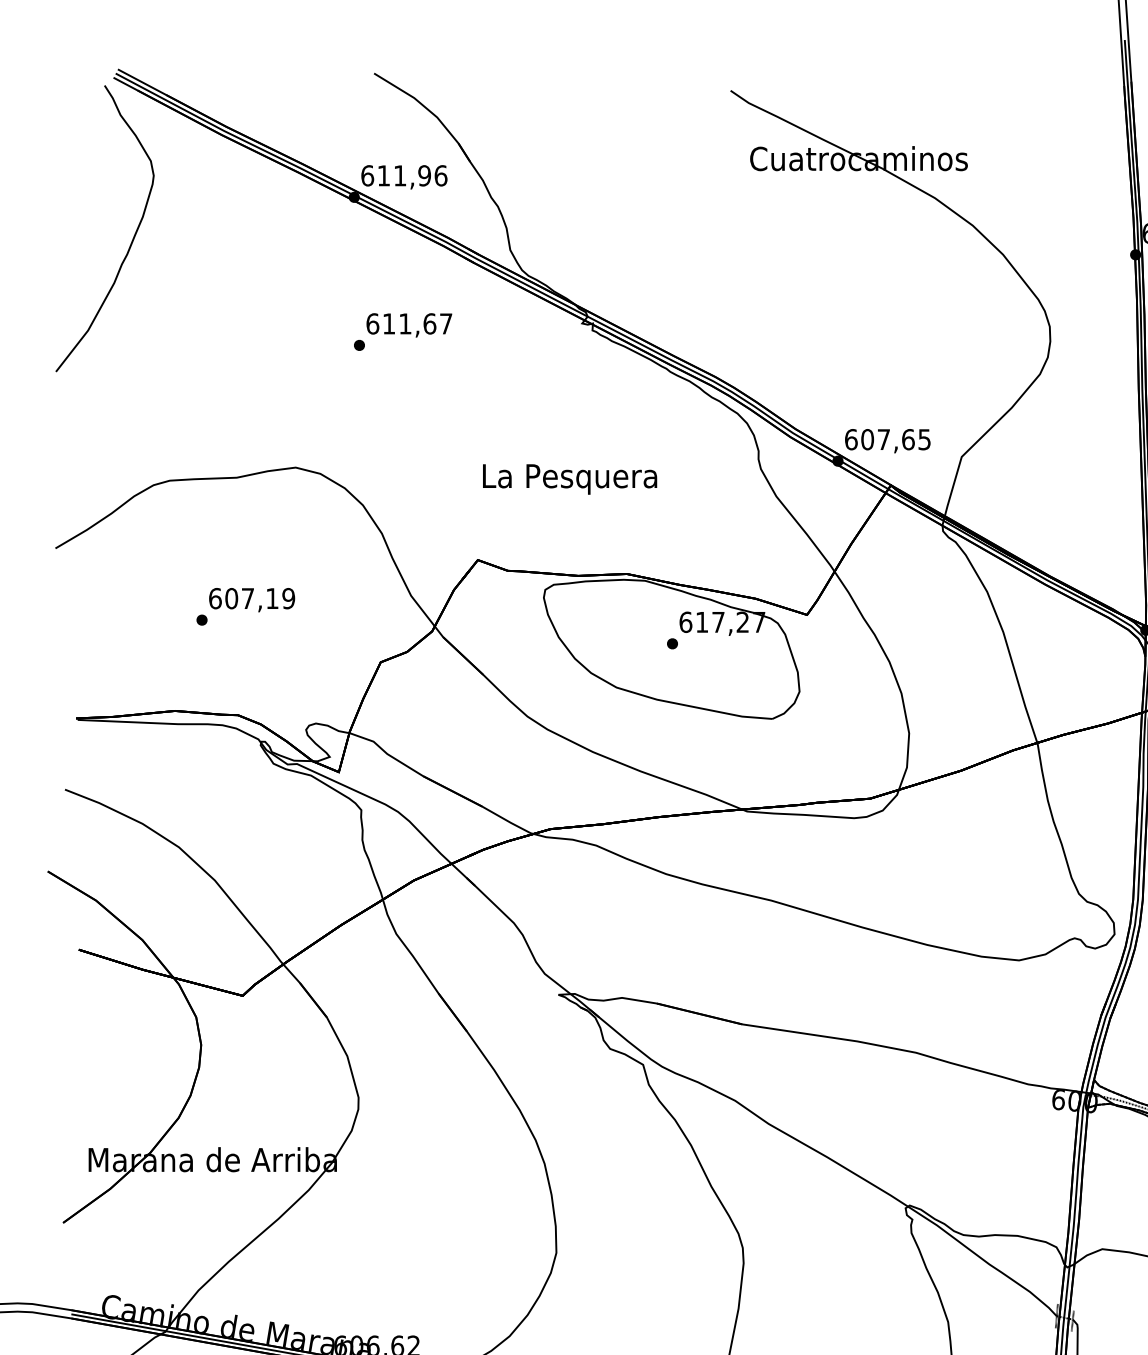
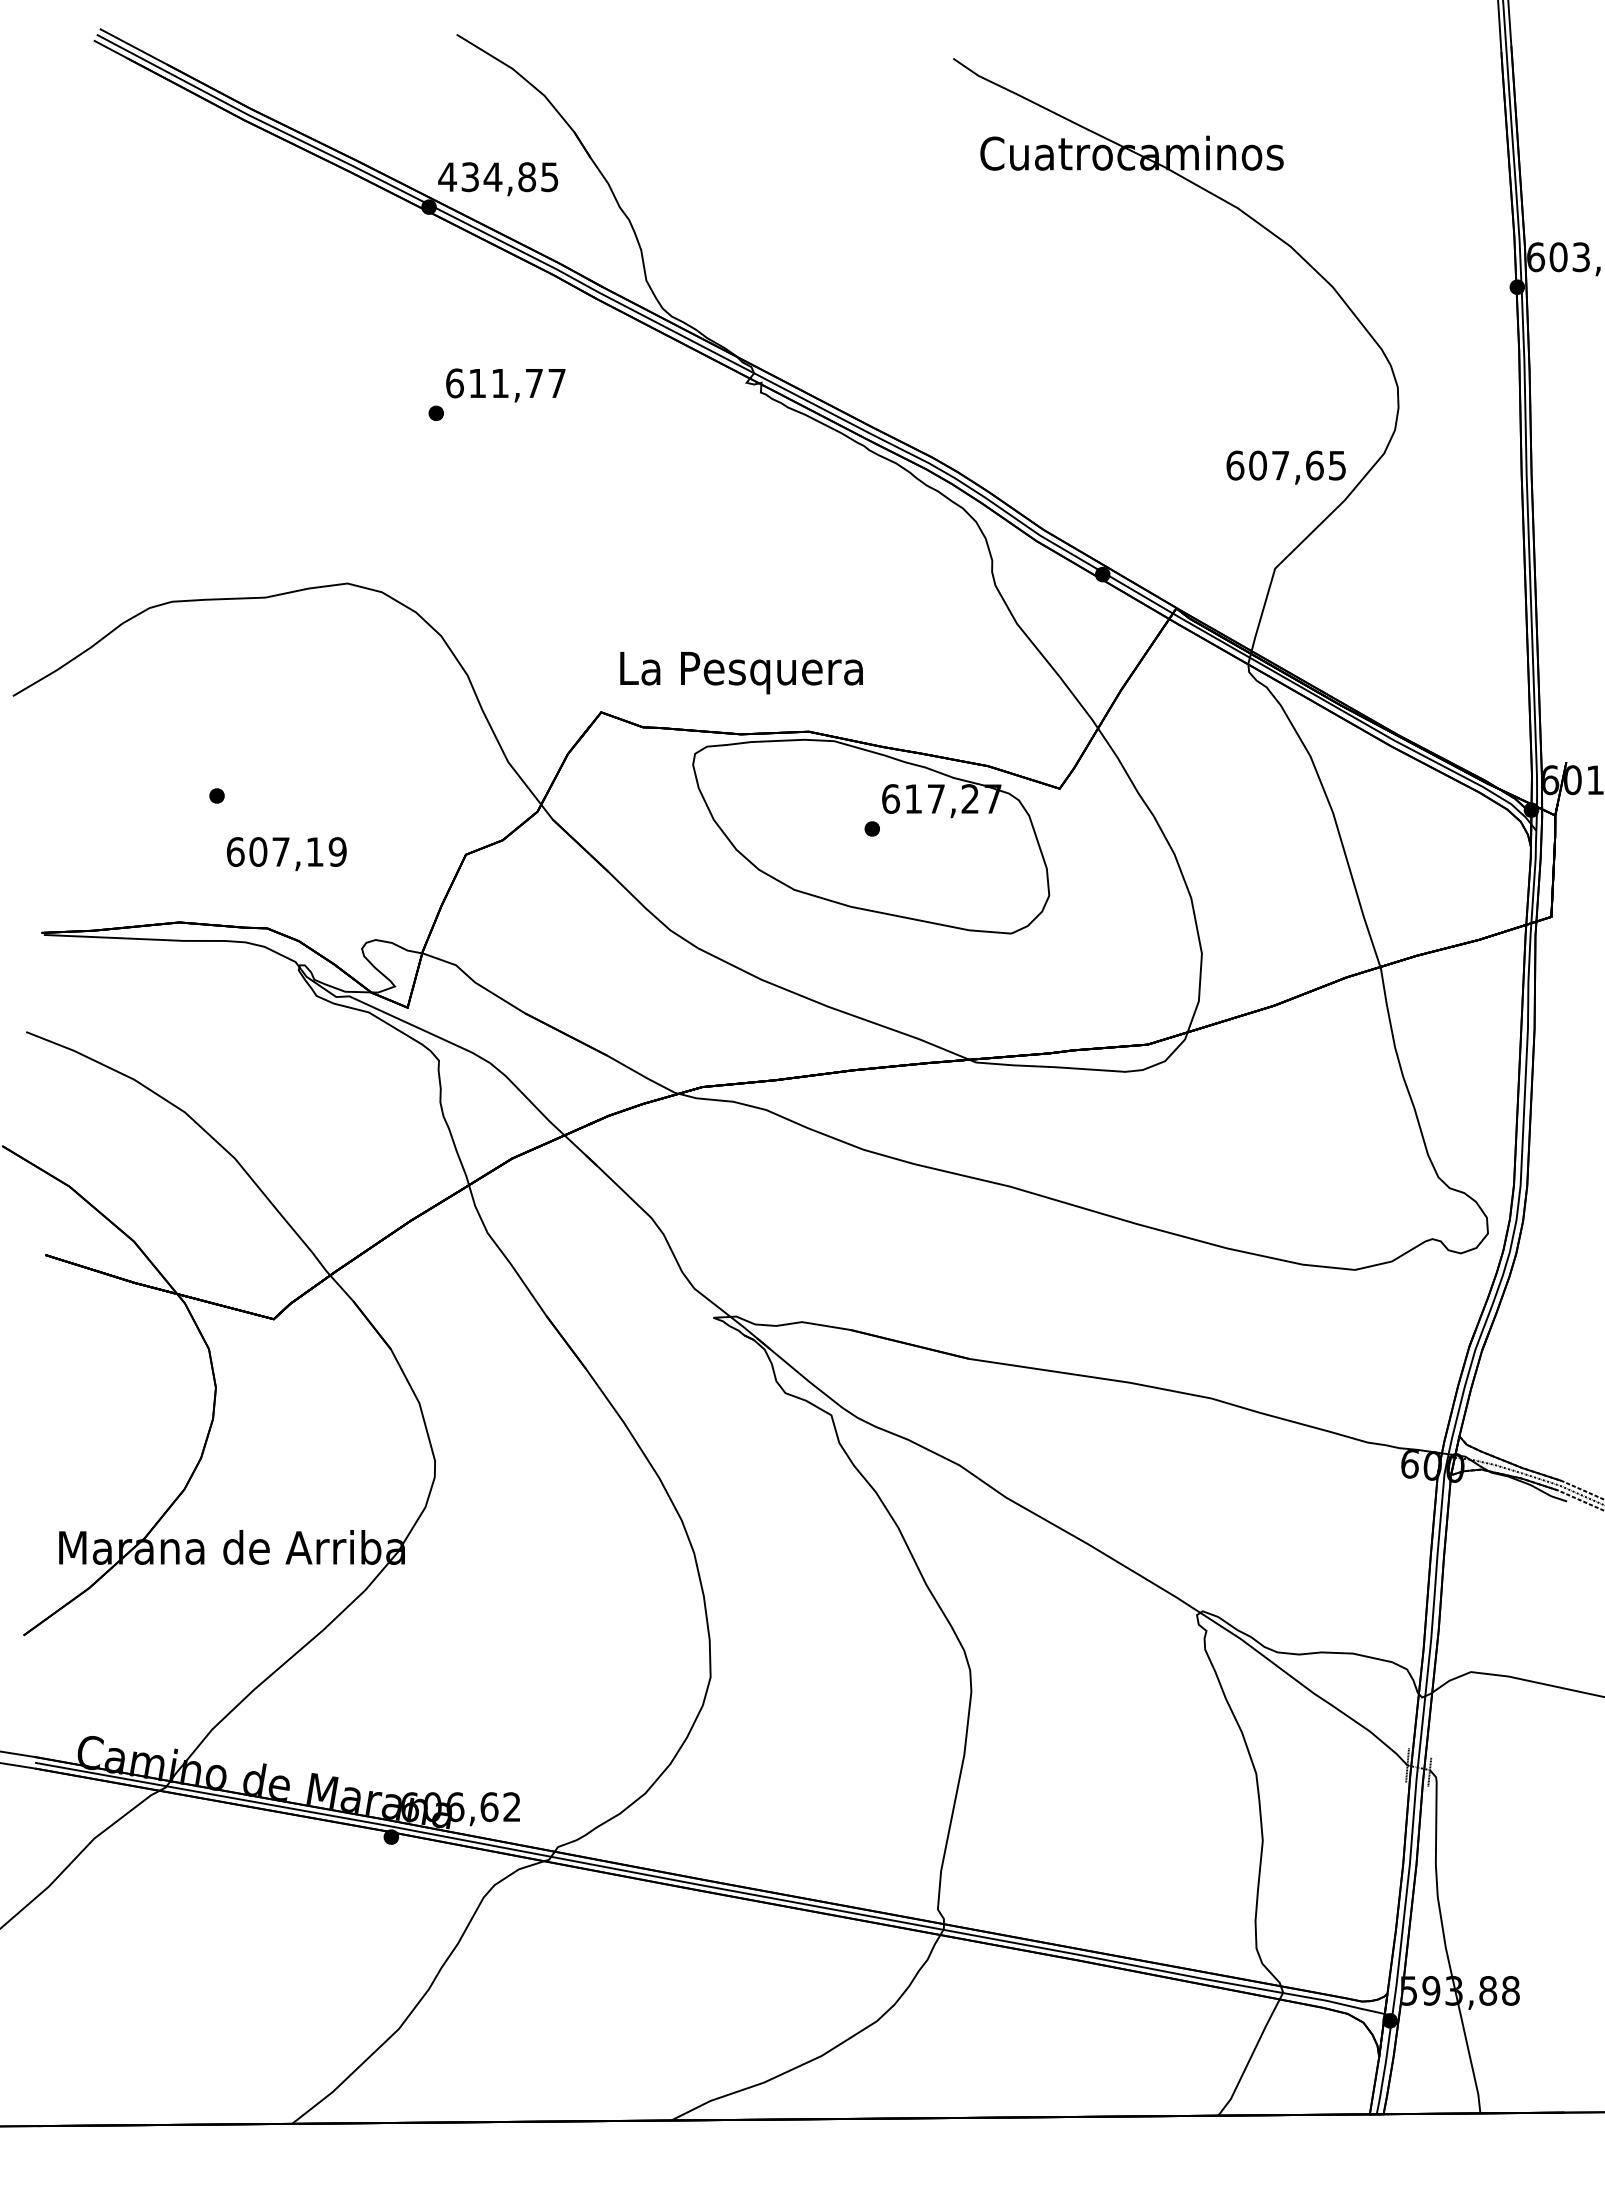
text: (404, 176) -> (498, 177), 611,96 -> 434,85
curve: (132, 238) -> (120, 264), removed
text: (429, 323) -> (534, 383), 611,67 -> 611,77
text: (887, 441) -> (1285, 467), moved
text: (569, 479) -> (741, 673), moved
text: (251, 600) -> (286, 854), moved

